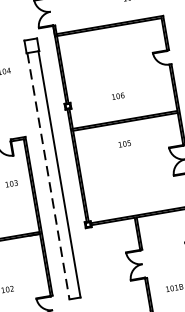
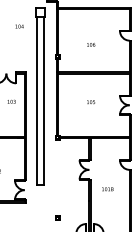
text: (118, 95) -> (91, 44), moved
text: (125, 144) -> (91, 102), moved
line: (47, 175) -> (36, 100), dashed -> solid

